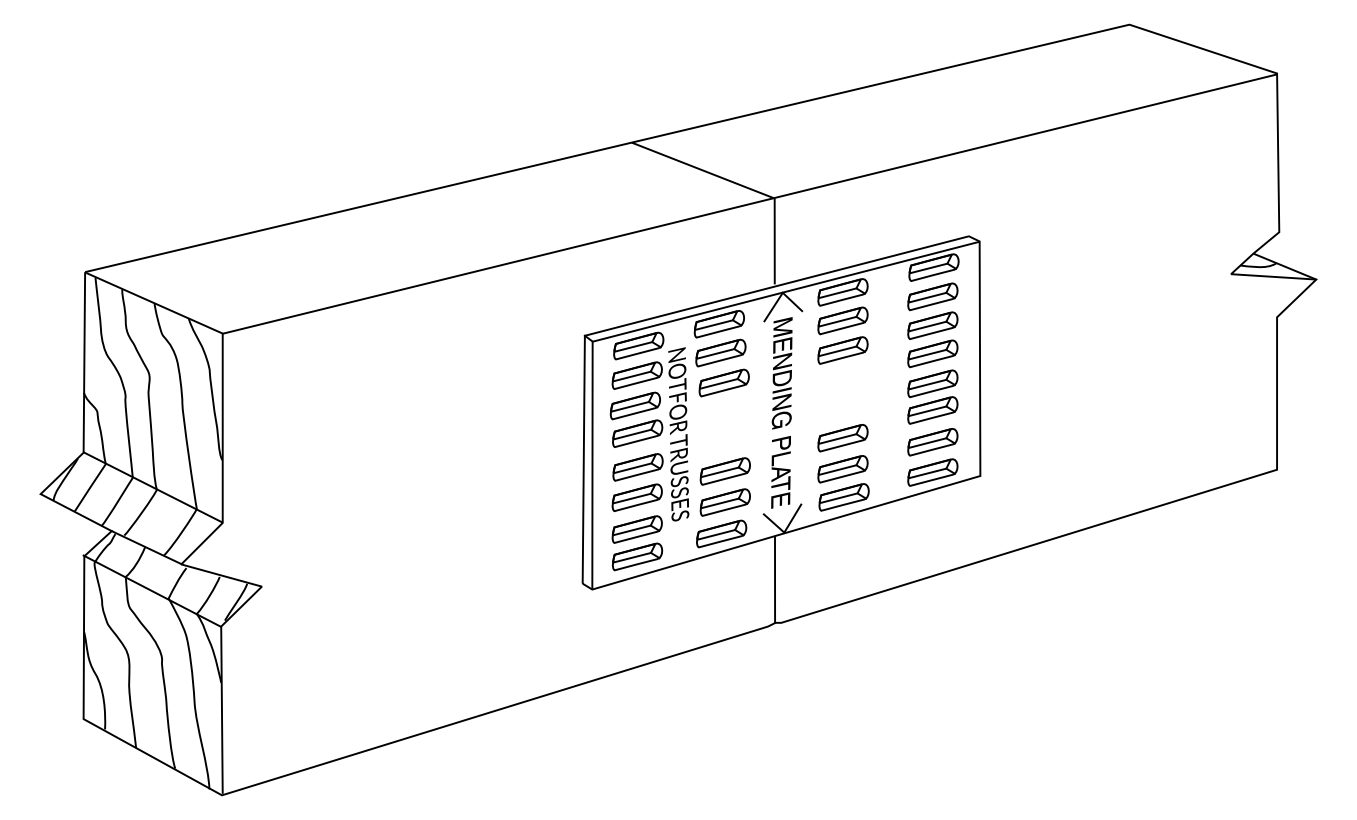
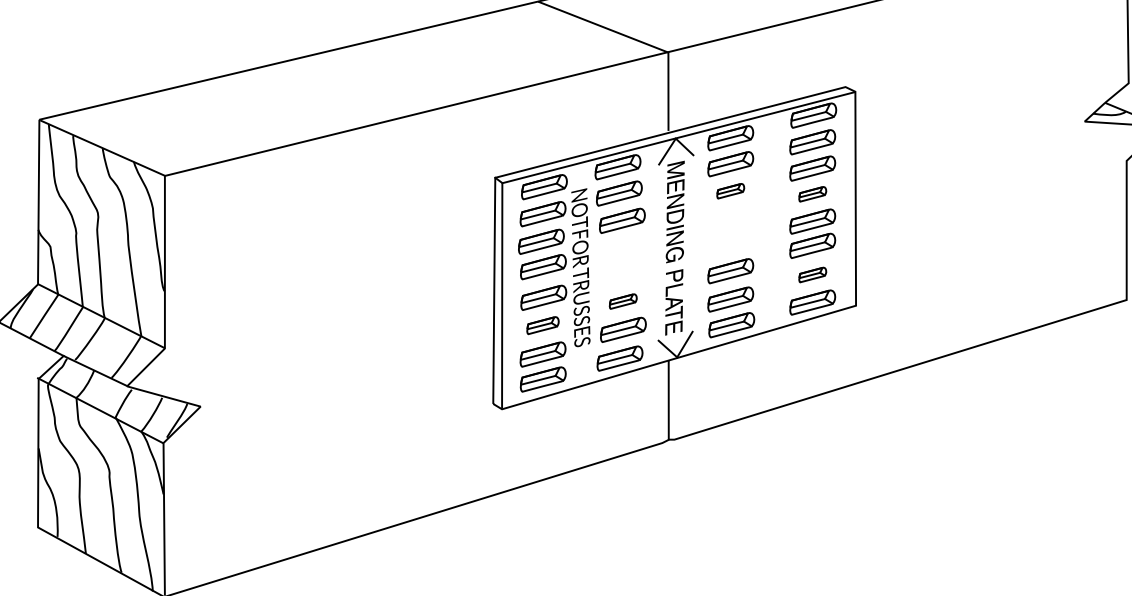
part: (842, 350) -> (730, 191), size x0.6
part: (932, 353) -> (812, 193), size x0.6
part: (932, 442) -> (812, 275), size x0.6
part: (724, 471) -> (622, 301), size x0.6
part: (636, 497) -> (542, 325), size x0.7

